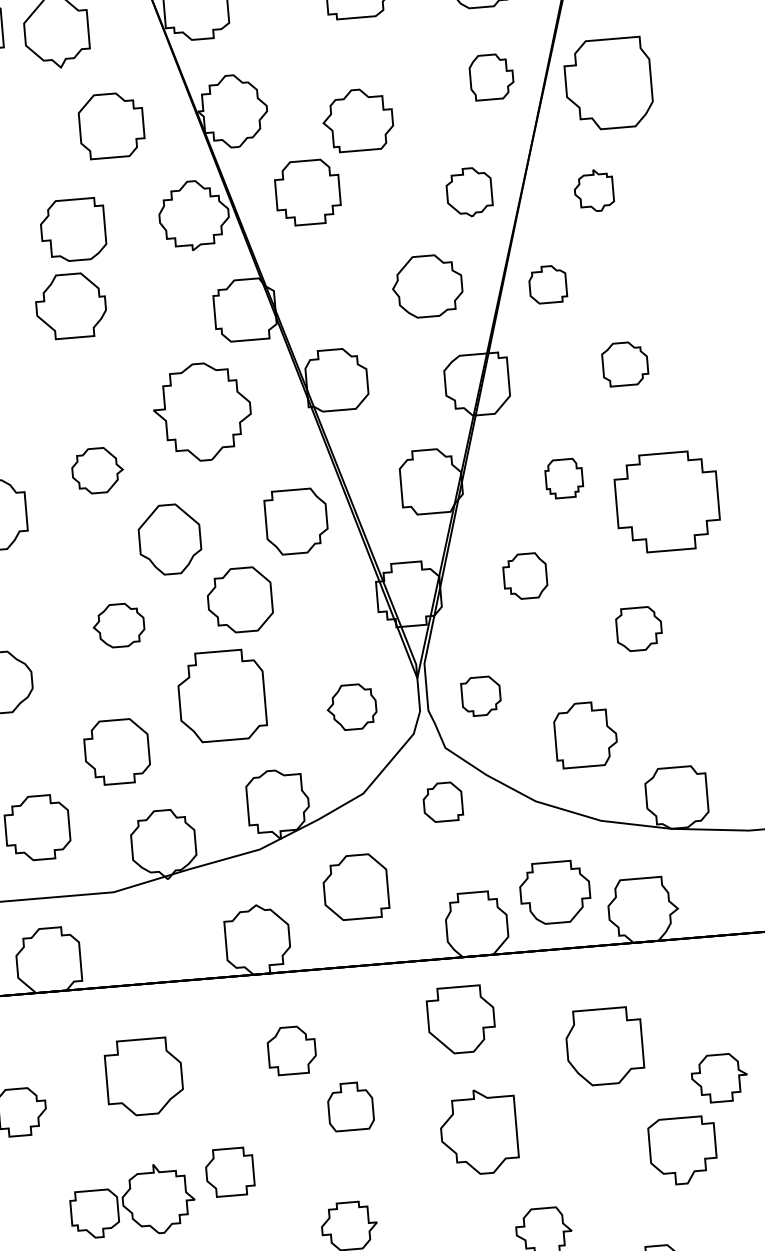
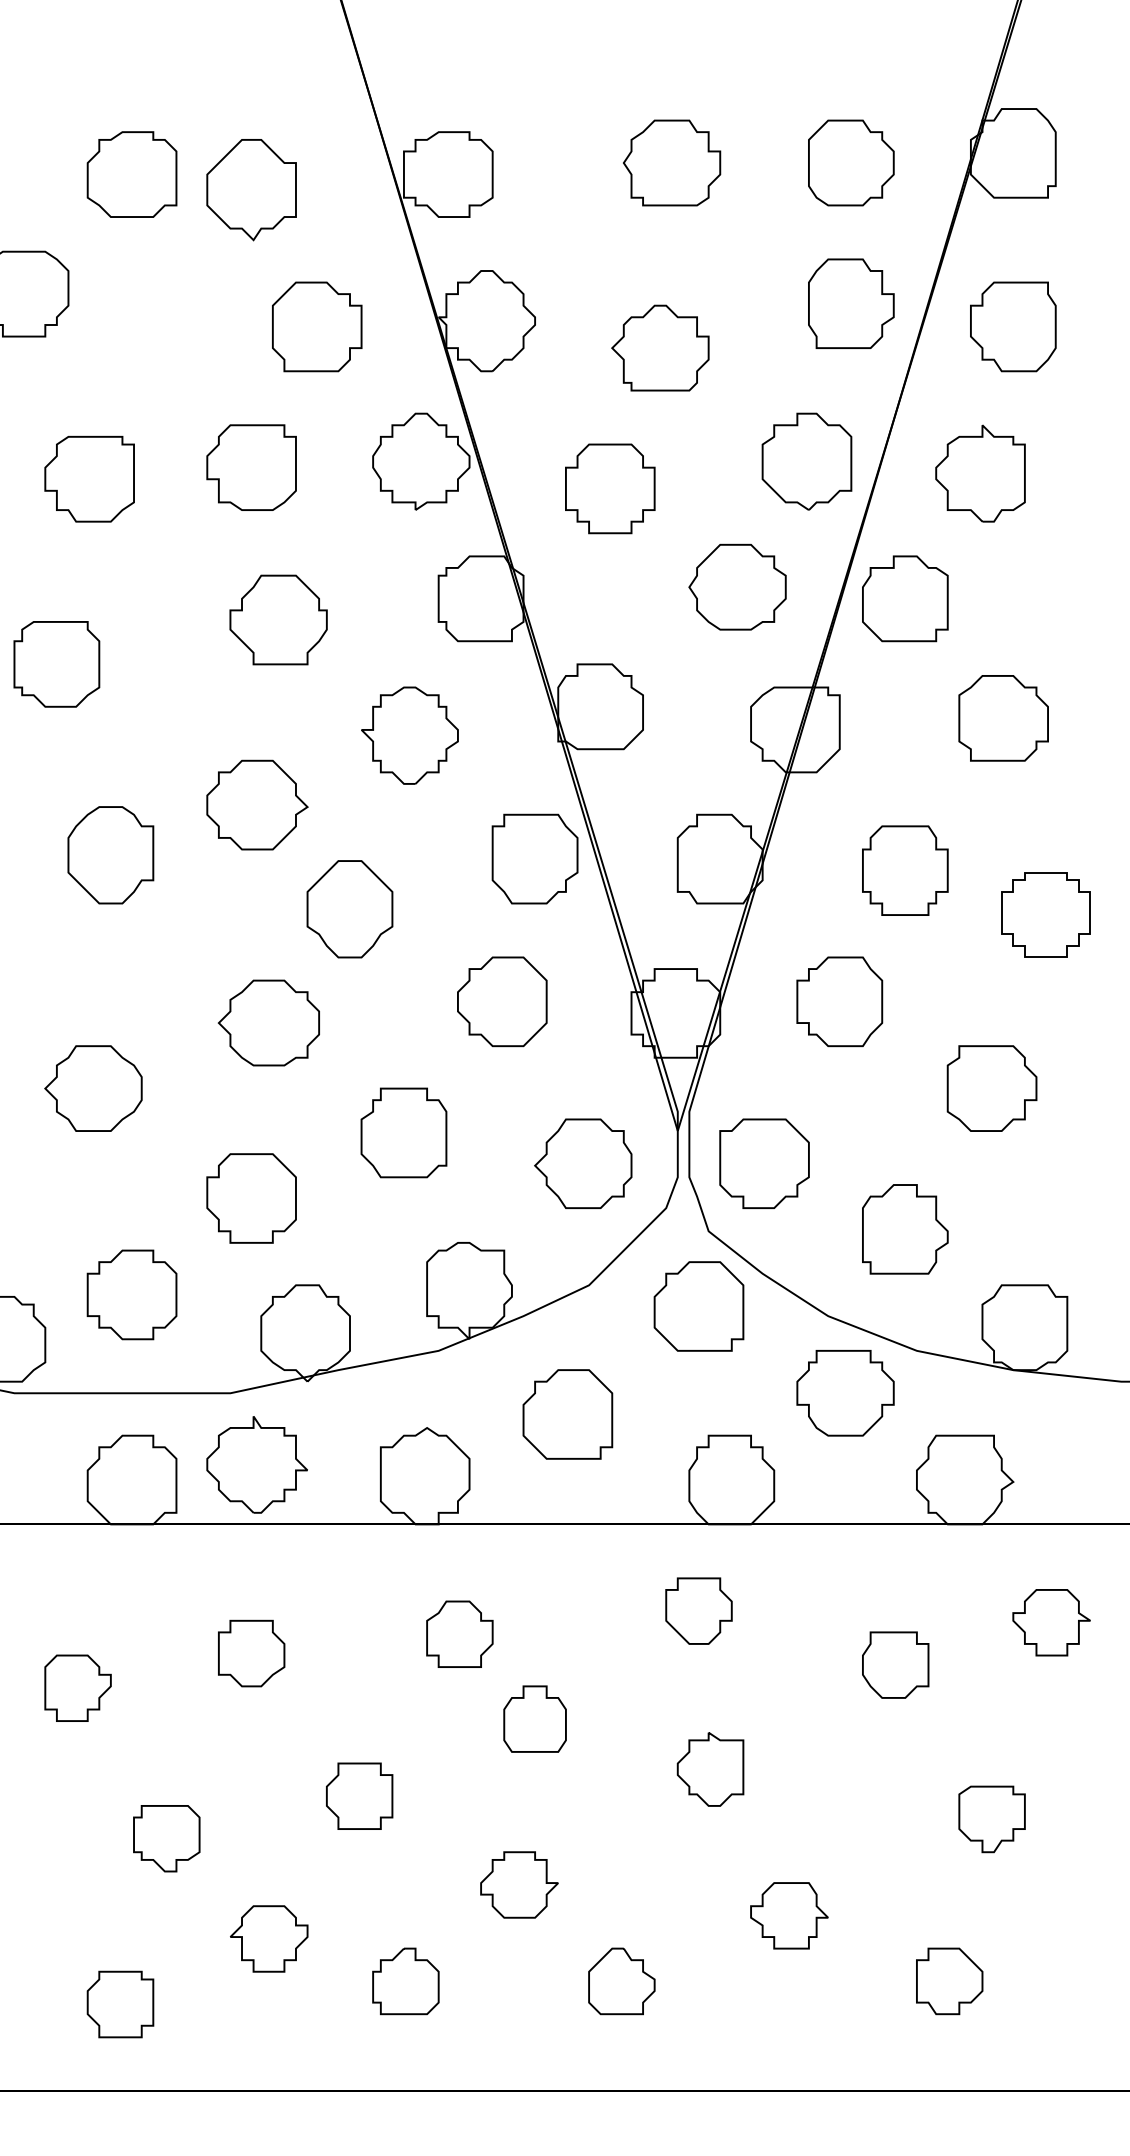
part: (491, 76) -> (851, 303), size x1.43
part: (608, 83) -> (1013, 326), size x0.71
part: (594, 190) -> (980, 473), size x1.67
part: (308, 192) -> (610, 488), moved
part: (469, 192) -> (806, 461), size x1.43
part: (548, 284) -> (905, 598), size x1.67
part: (70, 305) -> (278, 619), moved
part: (625, 364) -> (1003, 718), size x1.43
part: (202, 411) -> (409, 735), size x0.71
part: (97, 470) -> (257, 804), size x1.43
part: (564, 478) -> (905, 870), size x1.67
part: (666, 501) -> (1045, 914), size x0.62
part: (296, 521) -> (534, 858), moved
part: (525, 576) -> (839, 1001), size x1.43
part: (240, 599) -> (502, 1001), moved
part: (118, 625) -> (268, 1022), size x1.43
part: (638, 629) -> (991, 1088), size x1.43
part: (221, 695) -> (403, 1132), size x0.71
part: (481, 696) -> (764, 1163), size x1.67
part: (351, 707) -> (583, 1163), size x1.43
part: (442, 802) -> (698, 1306), size x1.67
part: (555, 892) -> (845, 1393), moved
part: (460, 1019) -> (698, 1610), size x0.71
part: (604, 1046) -> (895, 1664), size x0.62
part: (144, 1076) -> (251, 1653), size x0.62
part: (719, 1078) -> (1051, 1622), moved
part: (478, 1132) -> (710, 1769), size x0.62
part: (682, 1150) -> (991, 1819), size x0.71
part: (158, 1198) -> (256, 1464), moved

